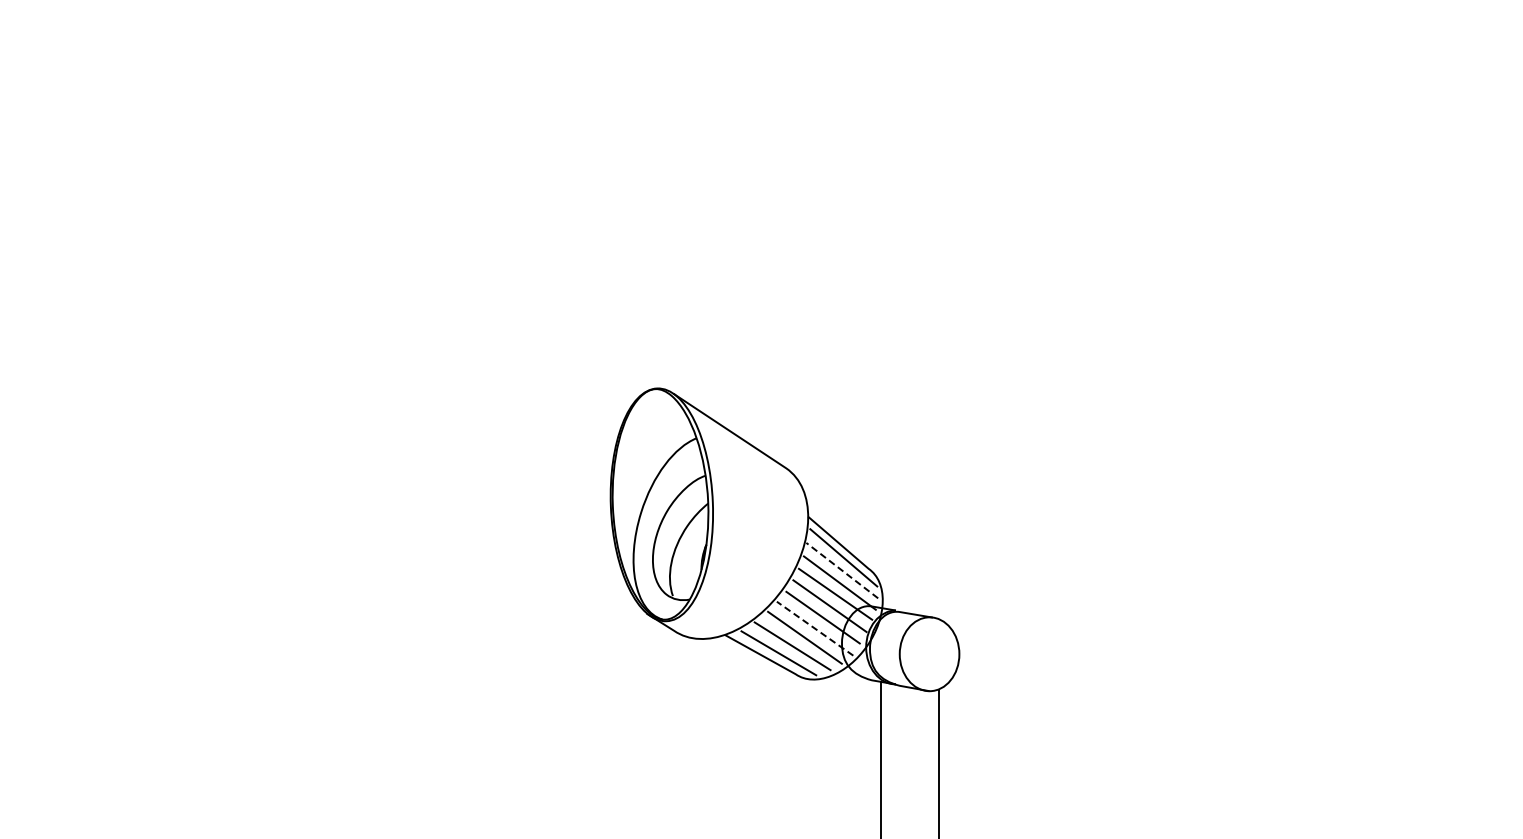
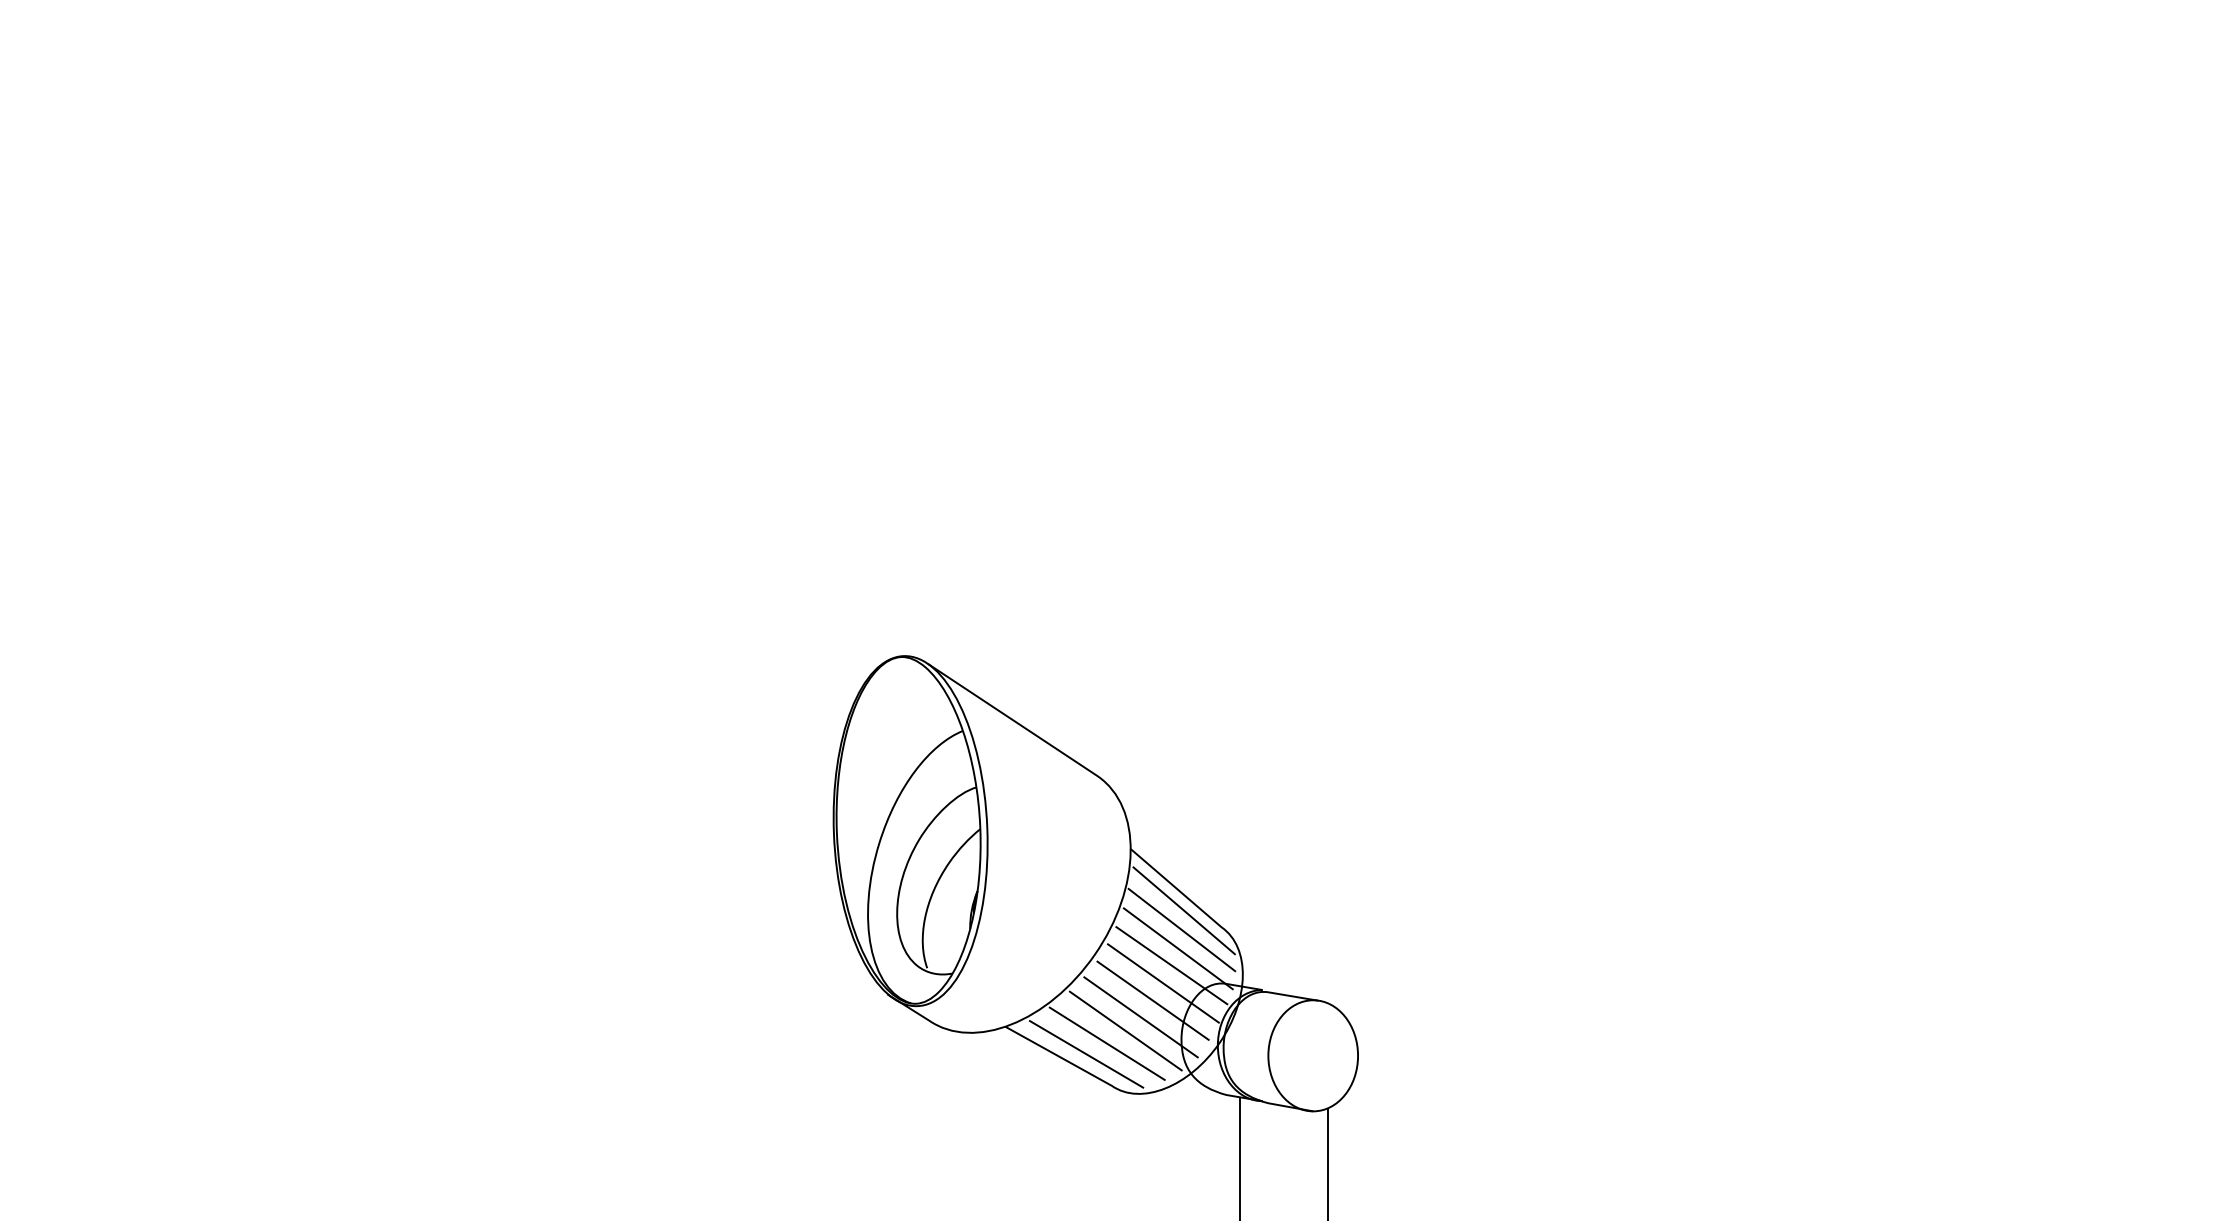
line: (841, 570) -> (1180, 929), dashed -> solid
line: (815, 628) -> (1141, 1017), dashed -> solid

